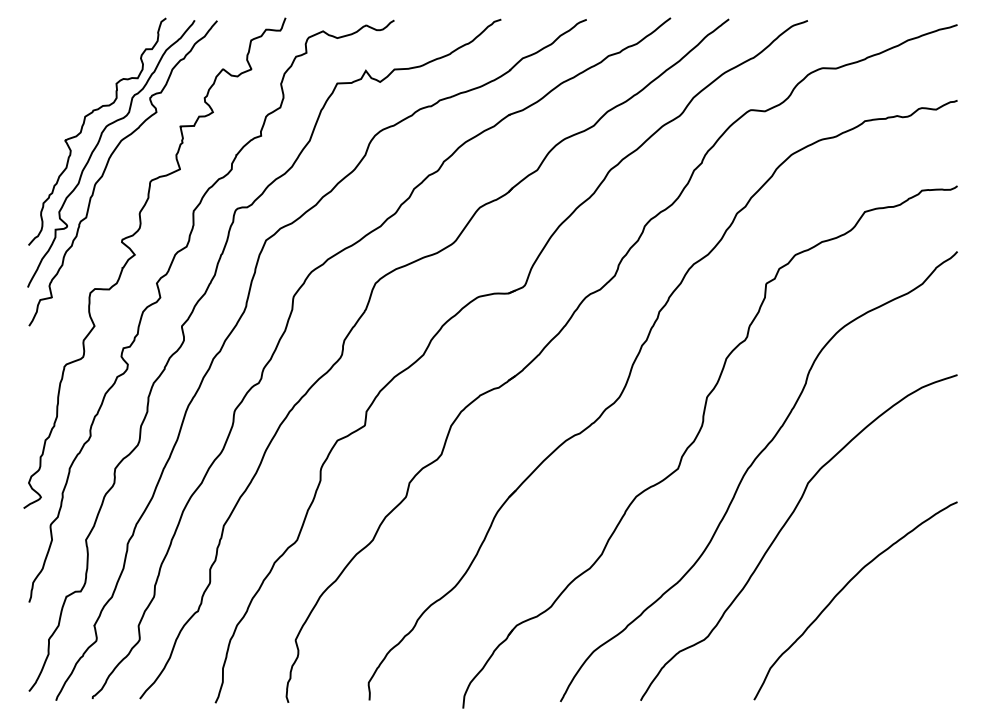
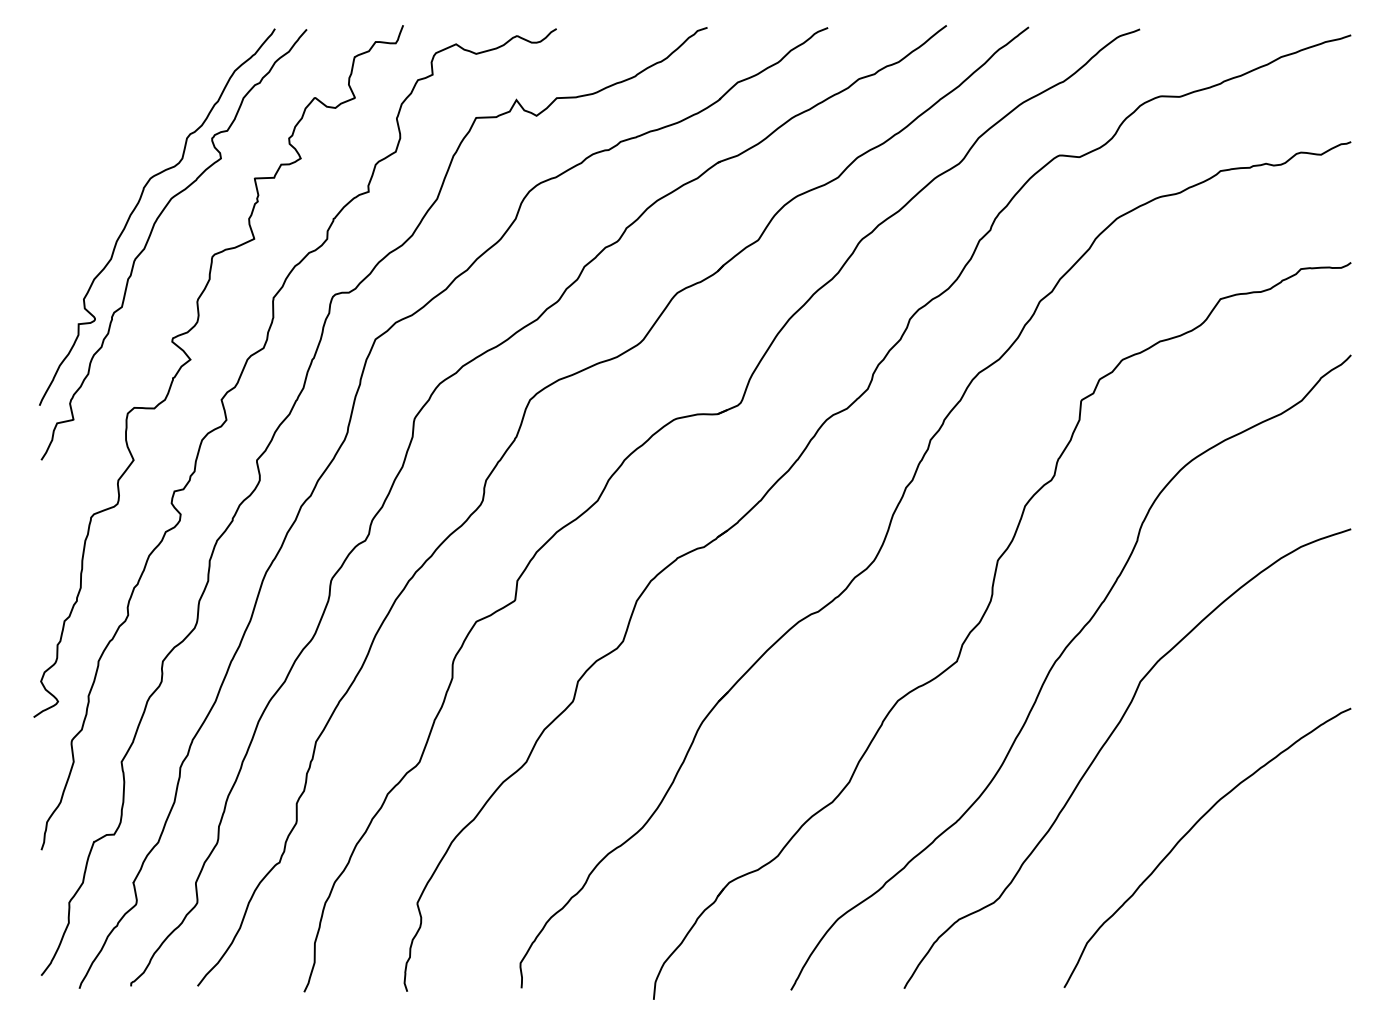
curve: (83, 127) -> (117, 179), removed

